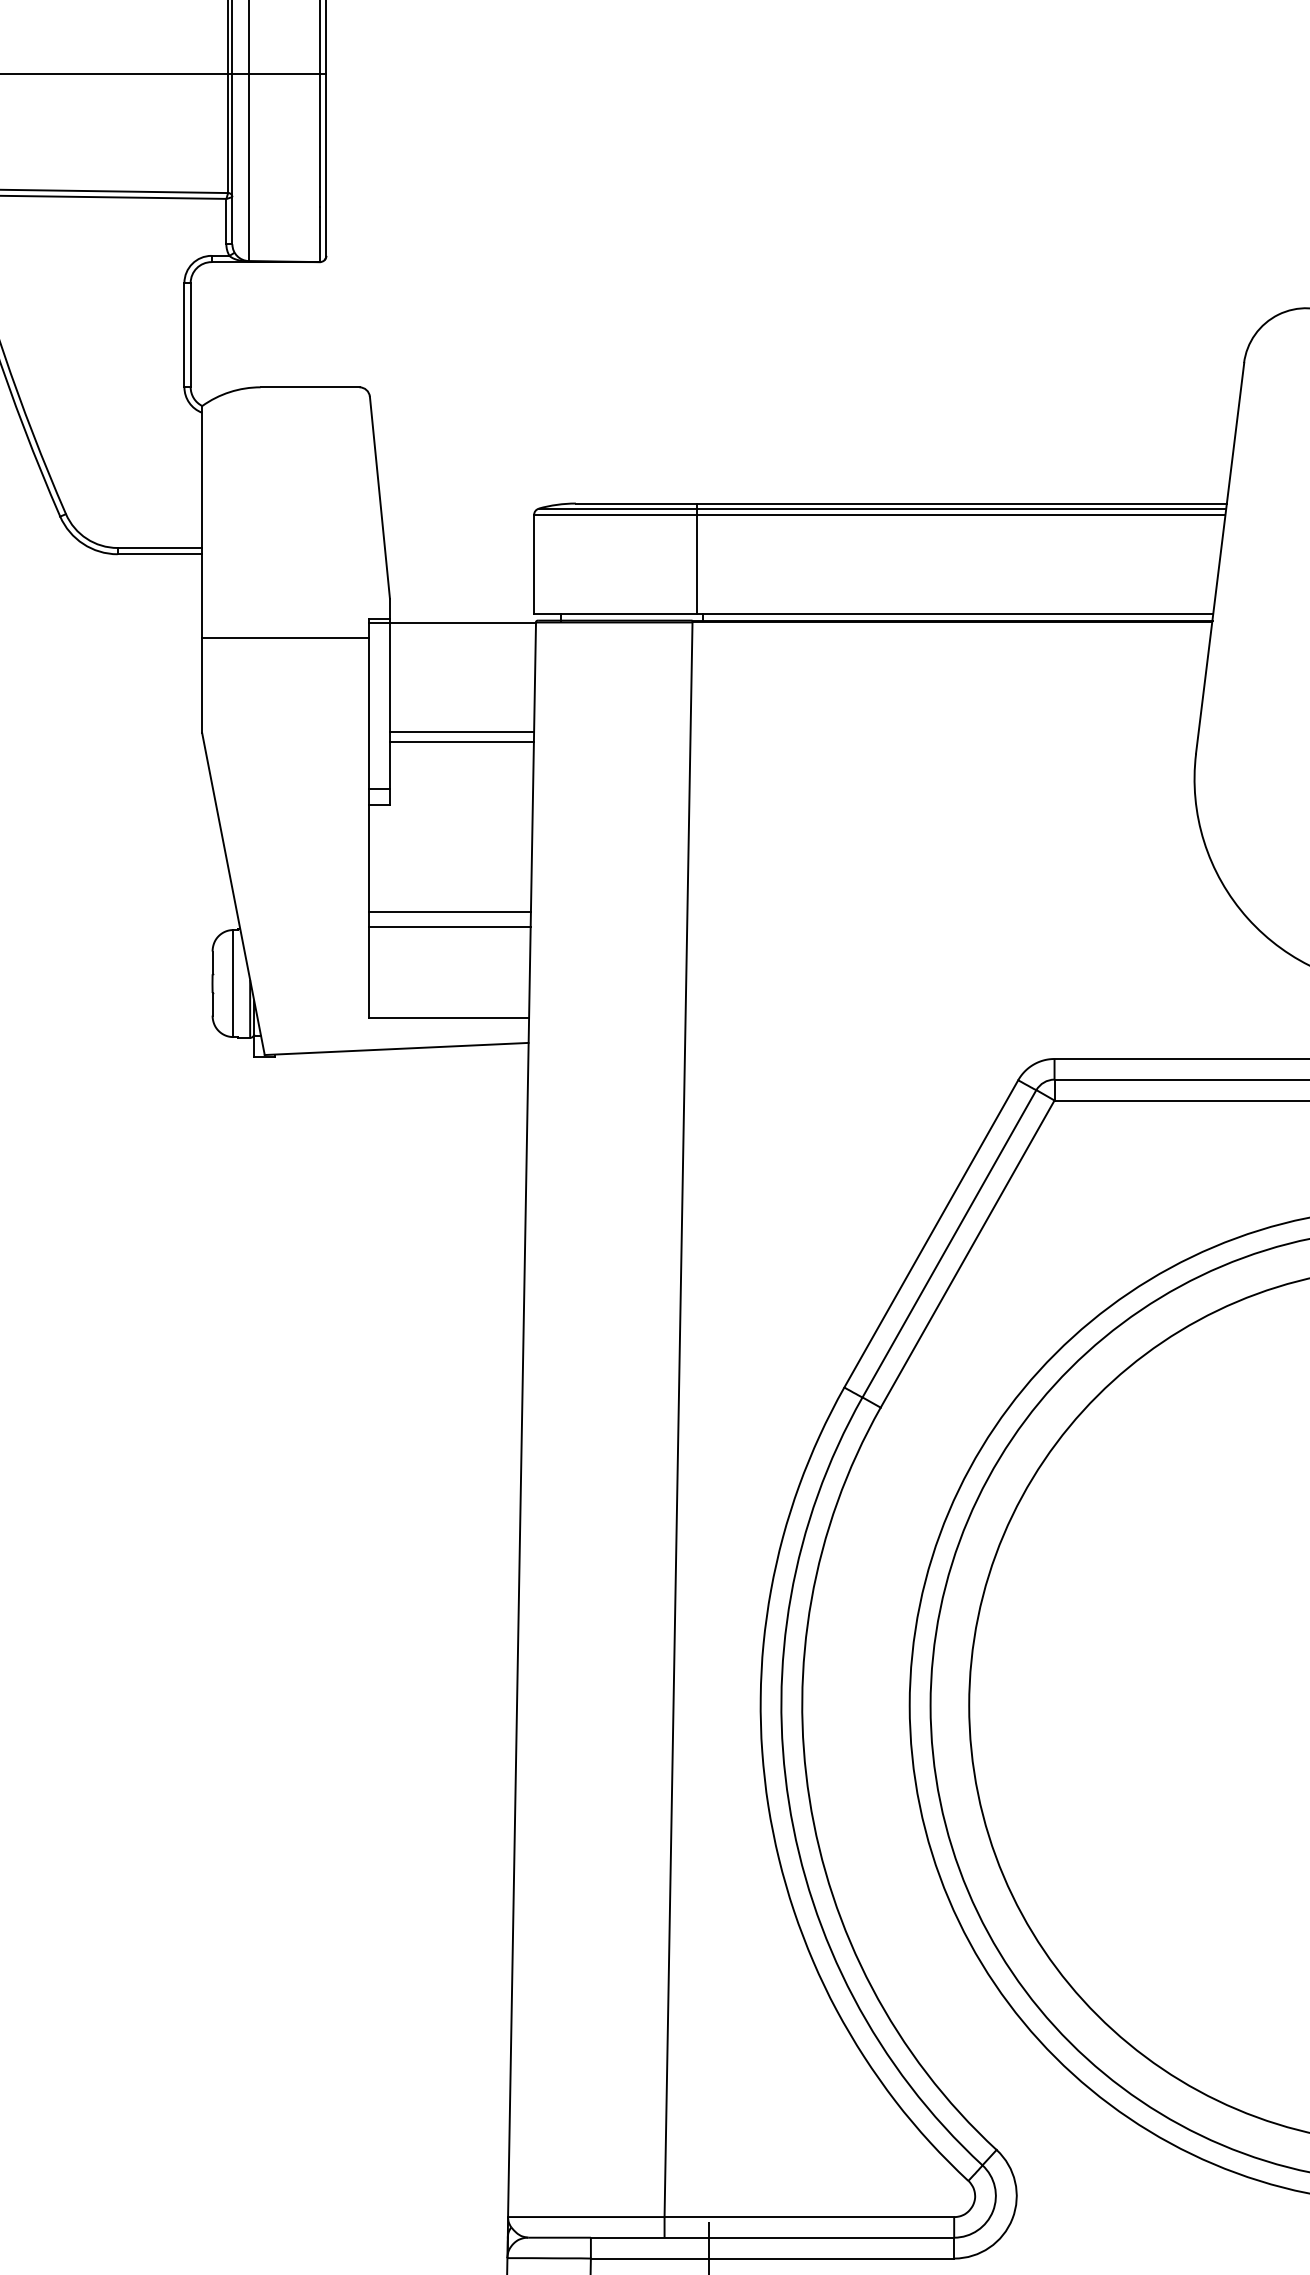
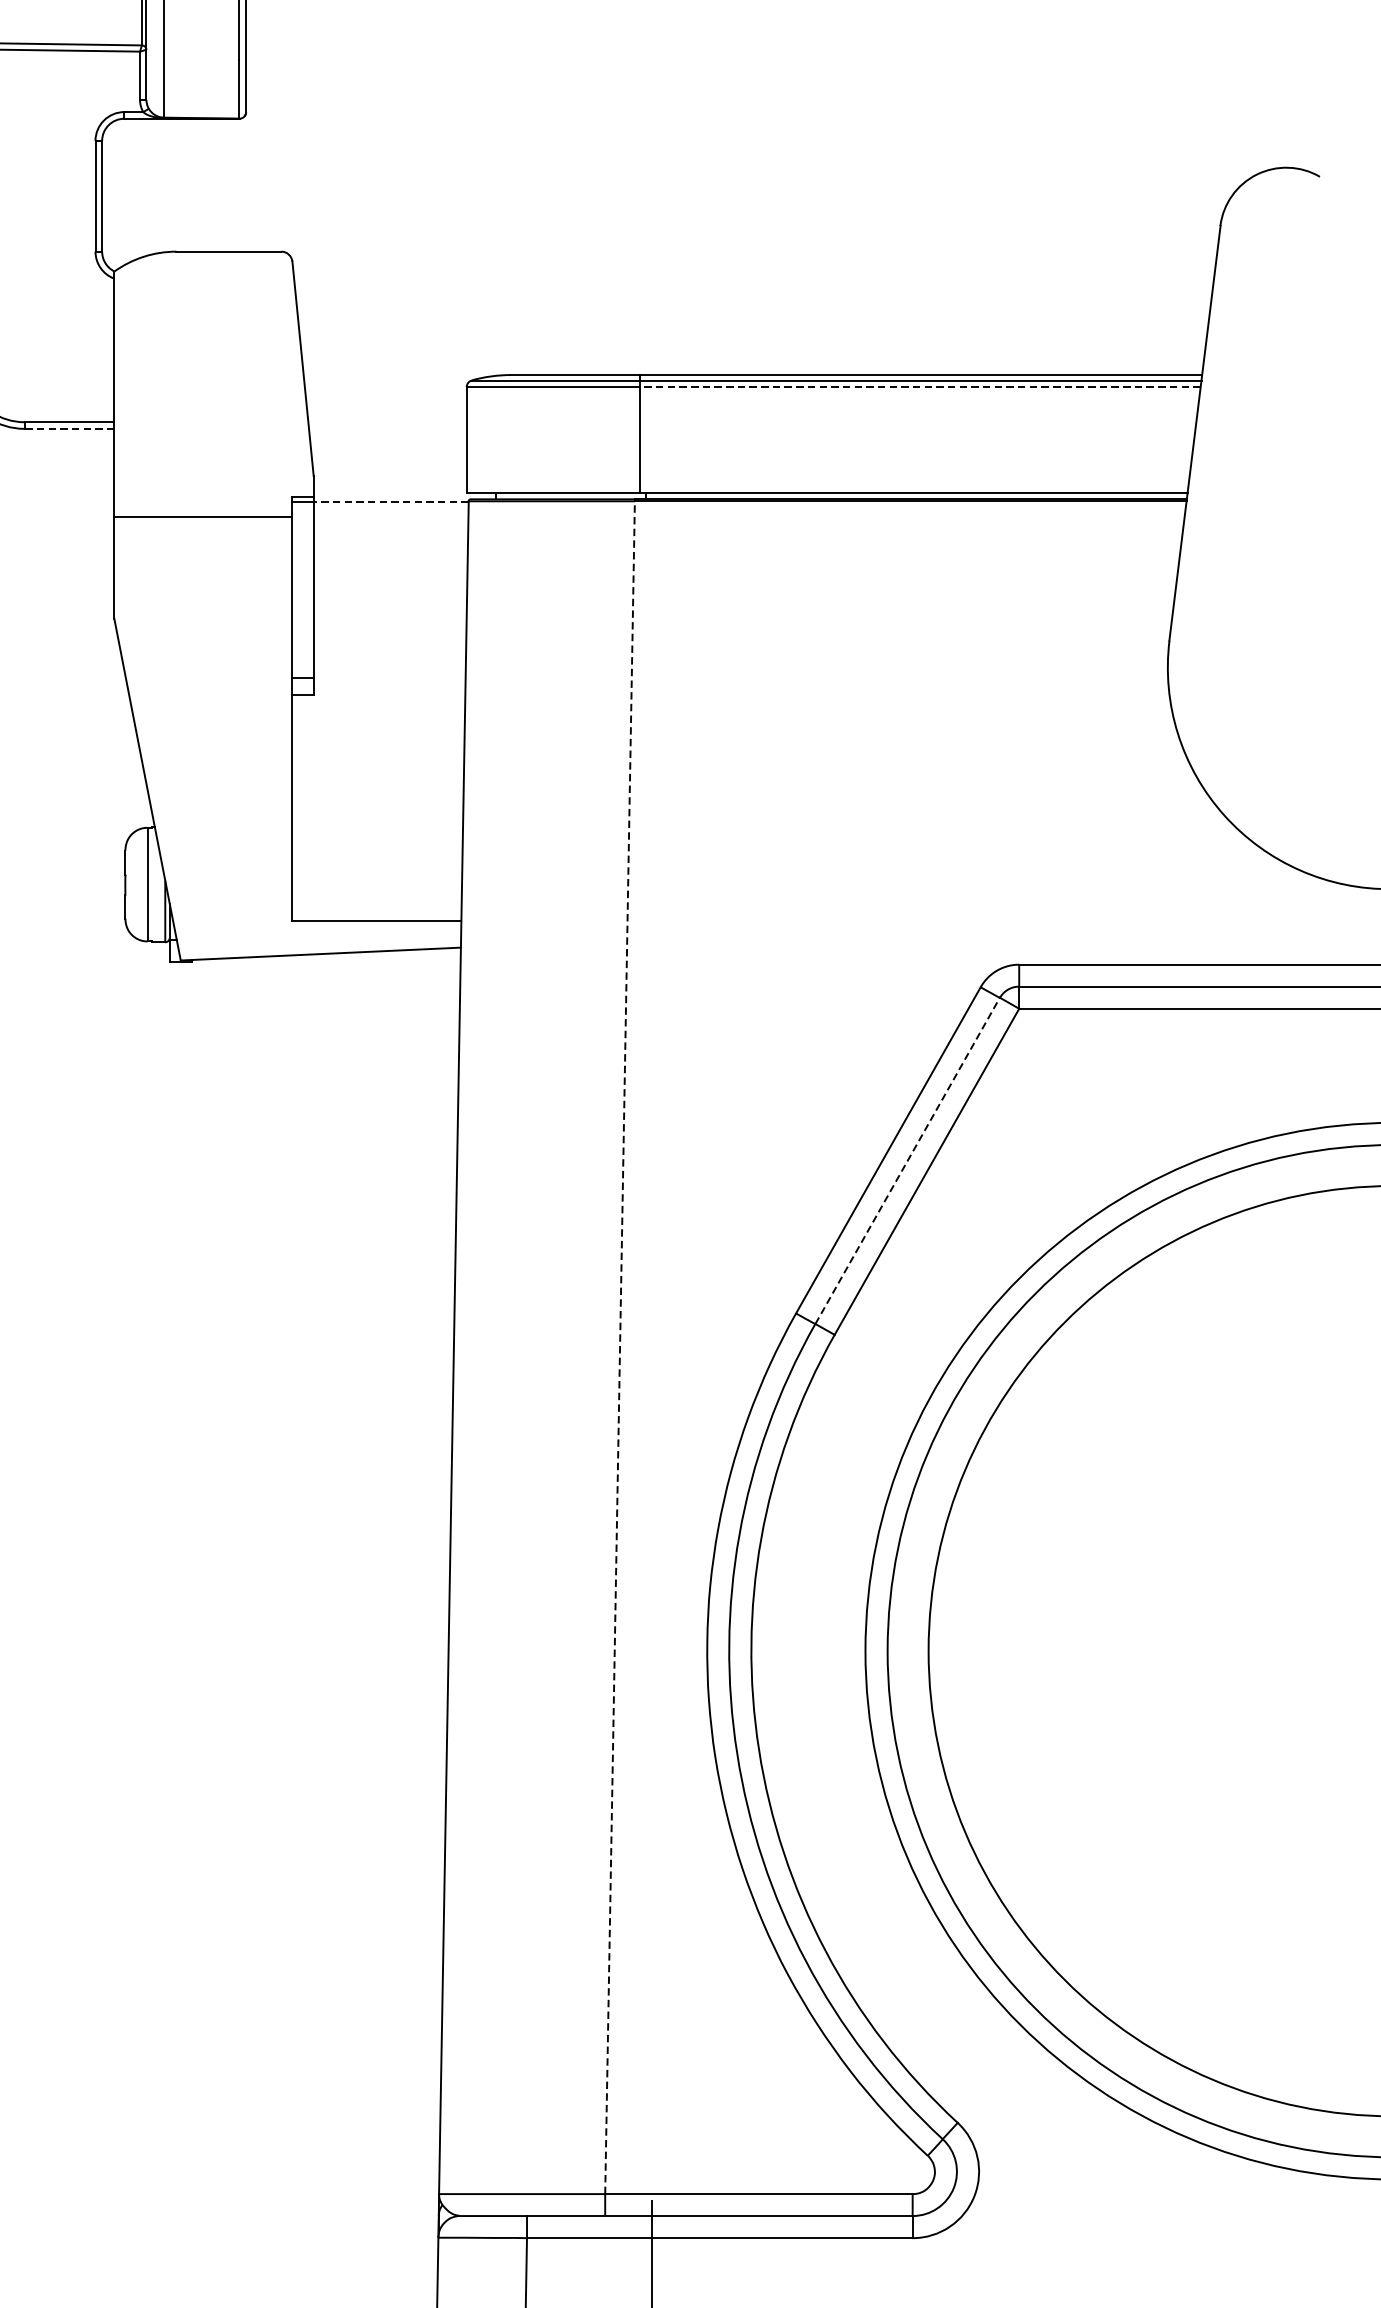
line: (960, 514) -> (919, 386), solid -> dashed
line: (159, 554) -> (69, 429), solid -> dashed
line: (462, 623) -> (390, 502), solid -> dashed
line: (461, 731) -> (389, 617), removed
line: (461, 742) -> (389, 628), removed
line: (449, 912) -> (376, 809), removed
line: (449, 927) -> (376, 825), removed
line: (949, 1243) -> (907, 1160), solid -> dashed
line: (678, 1419) -> (620, 1347), solid -> dashed

